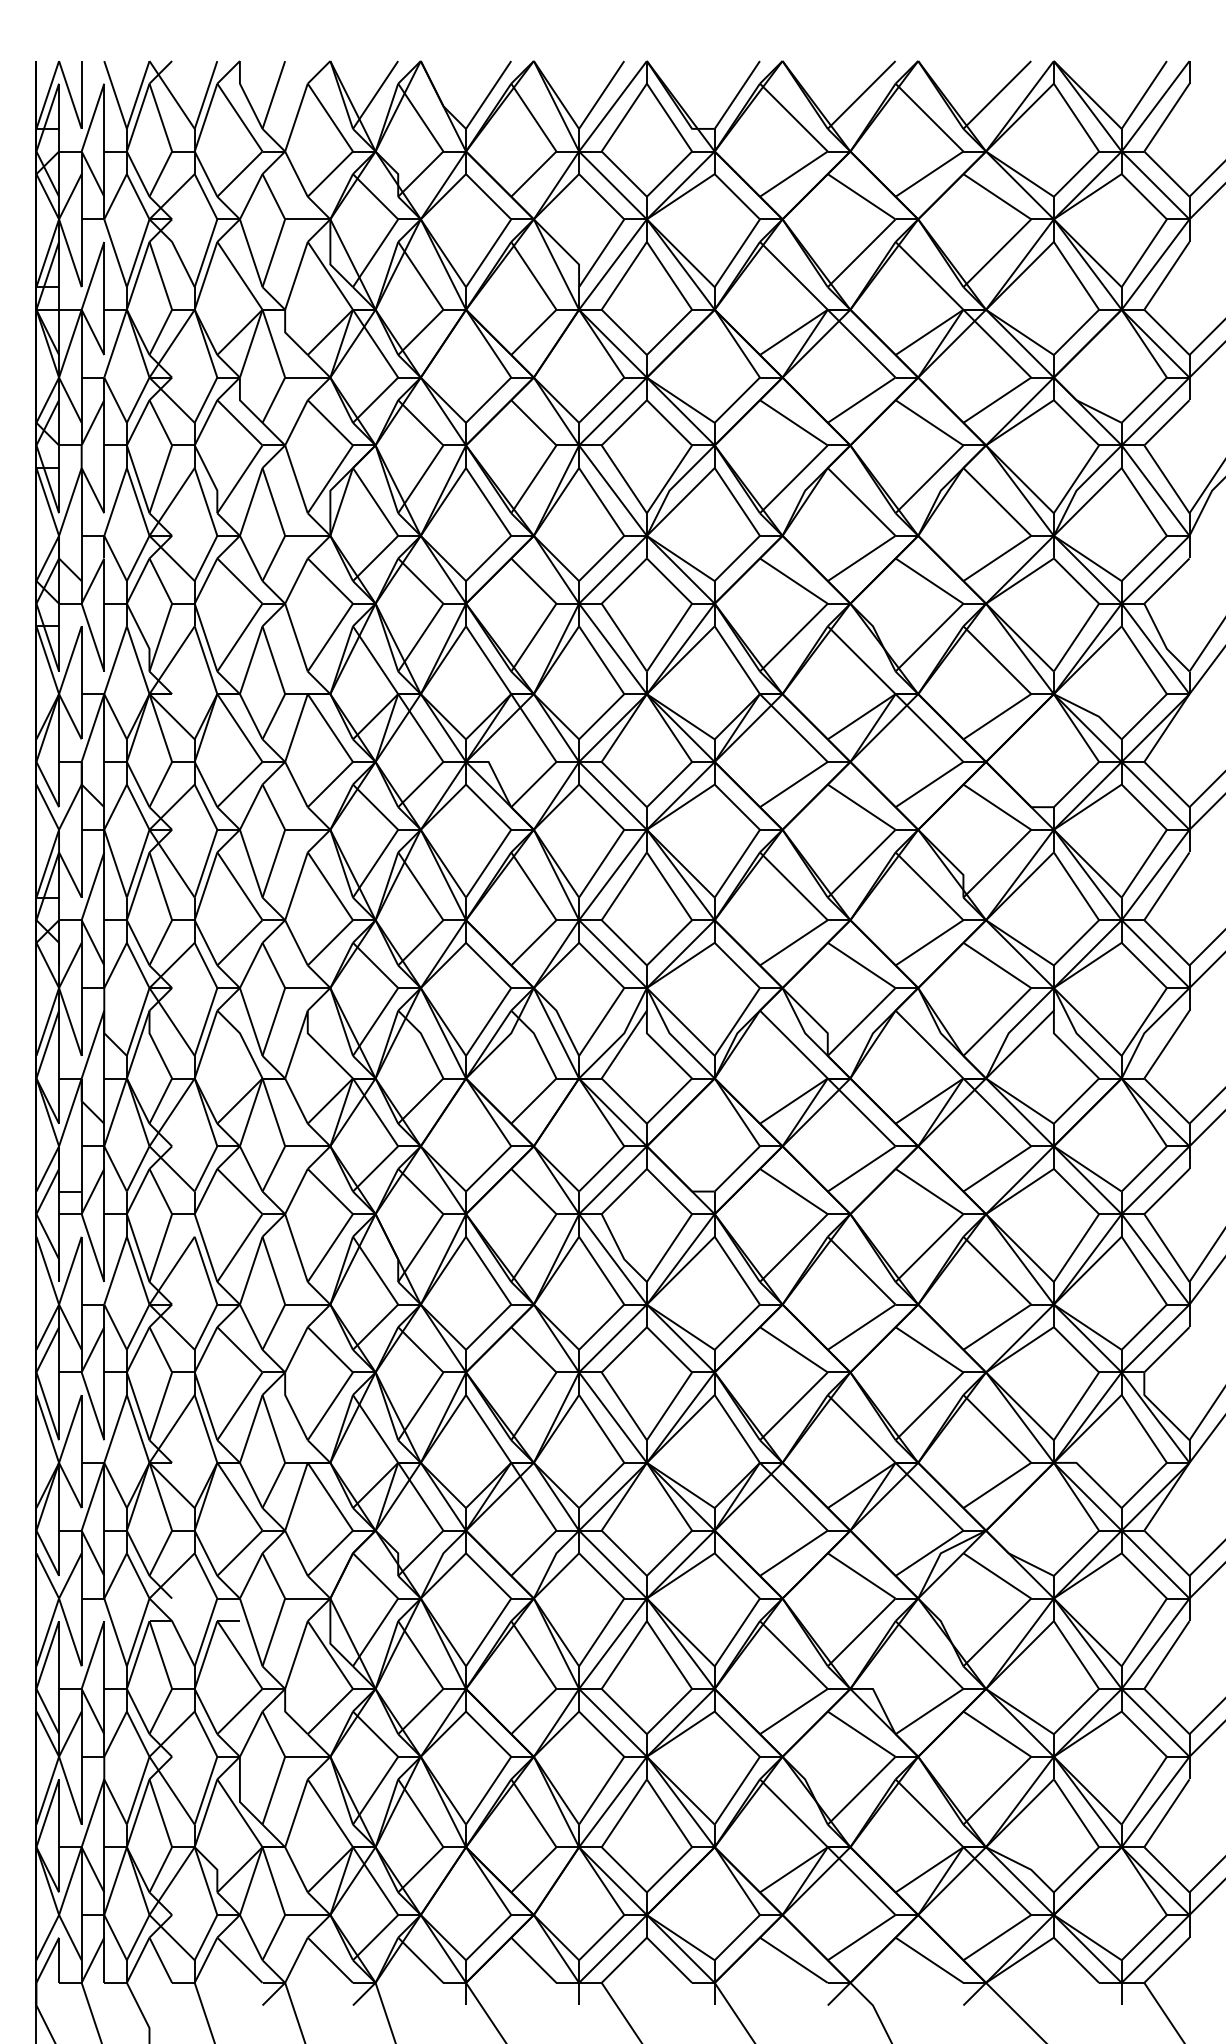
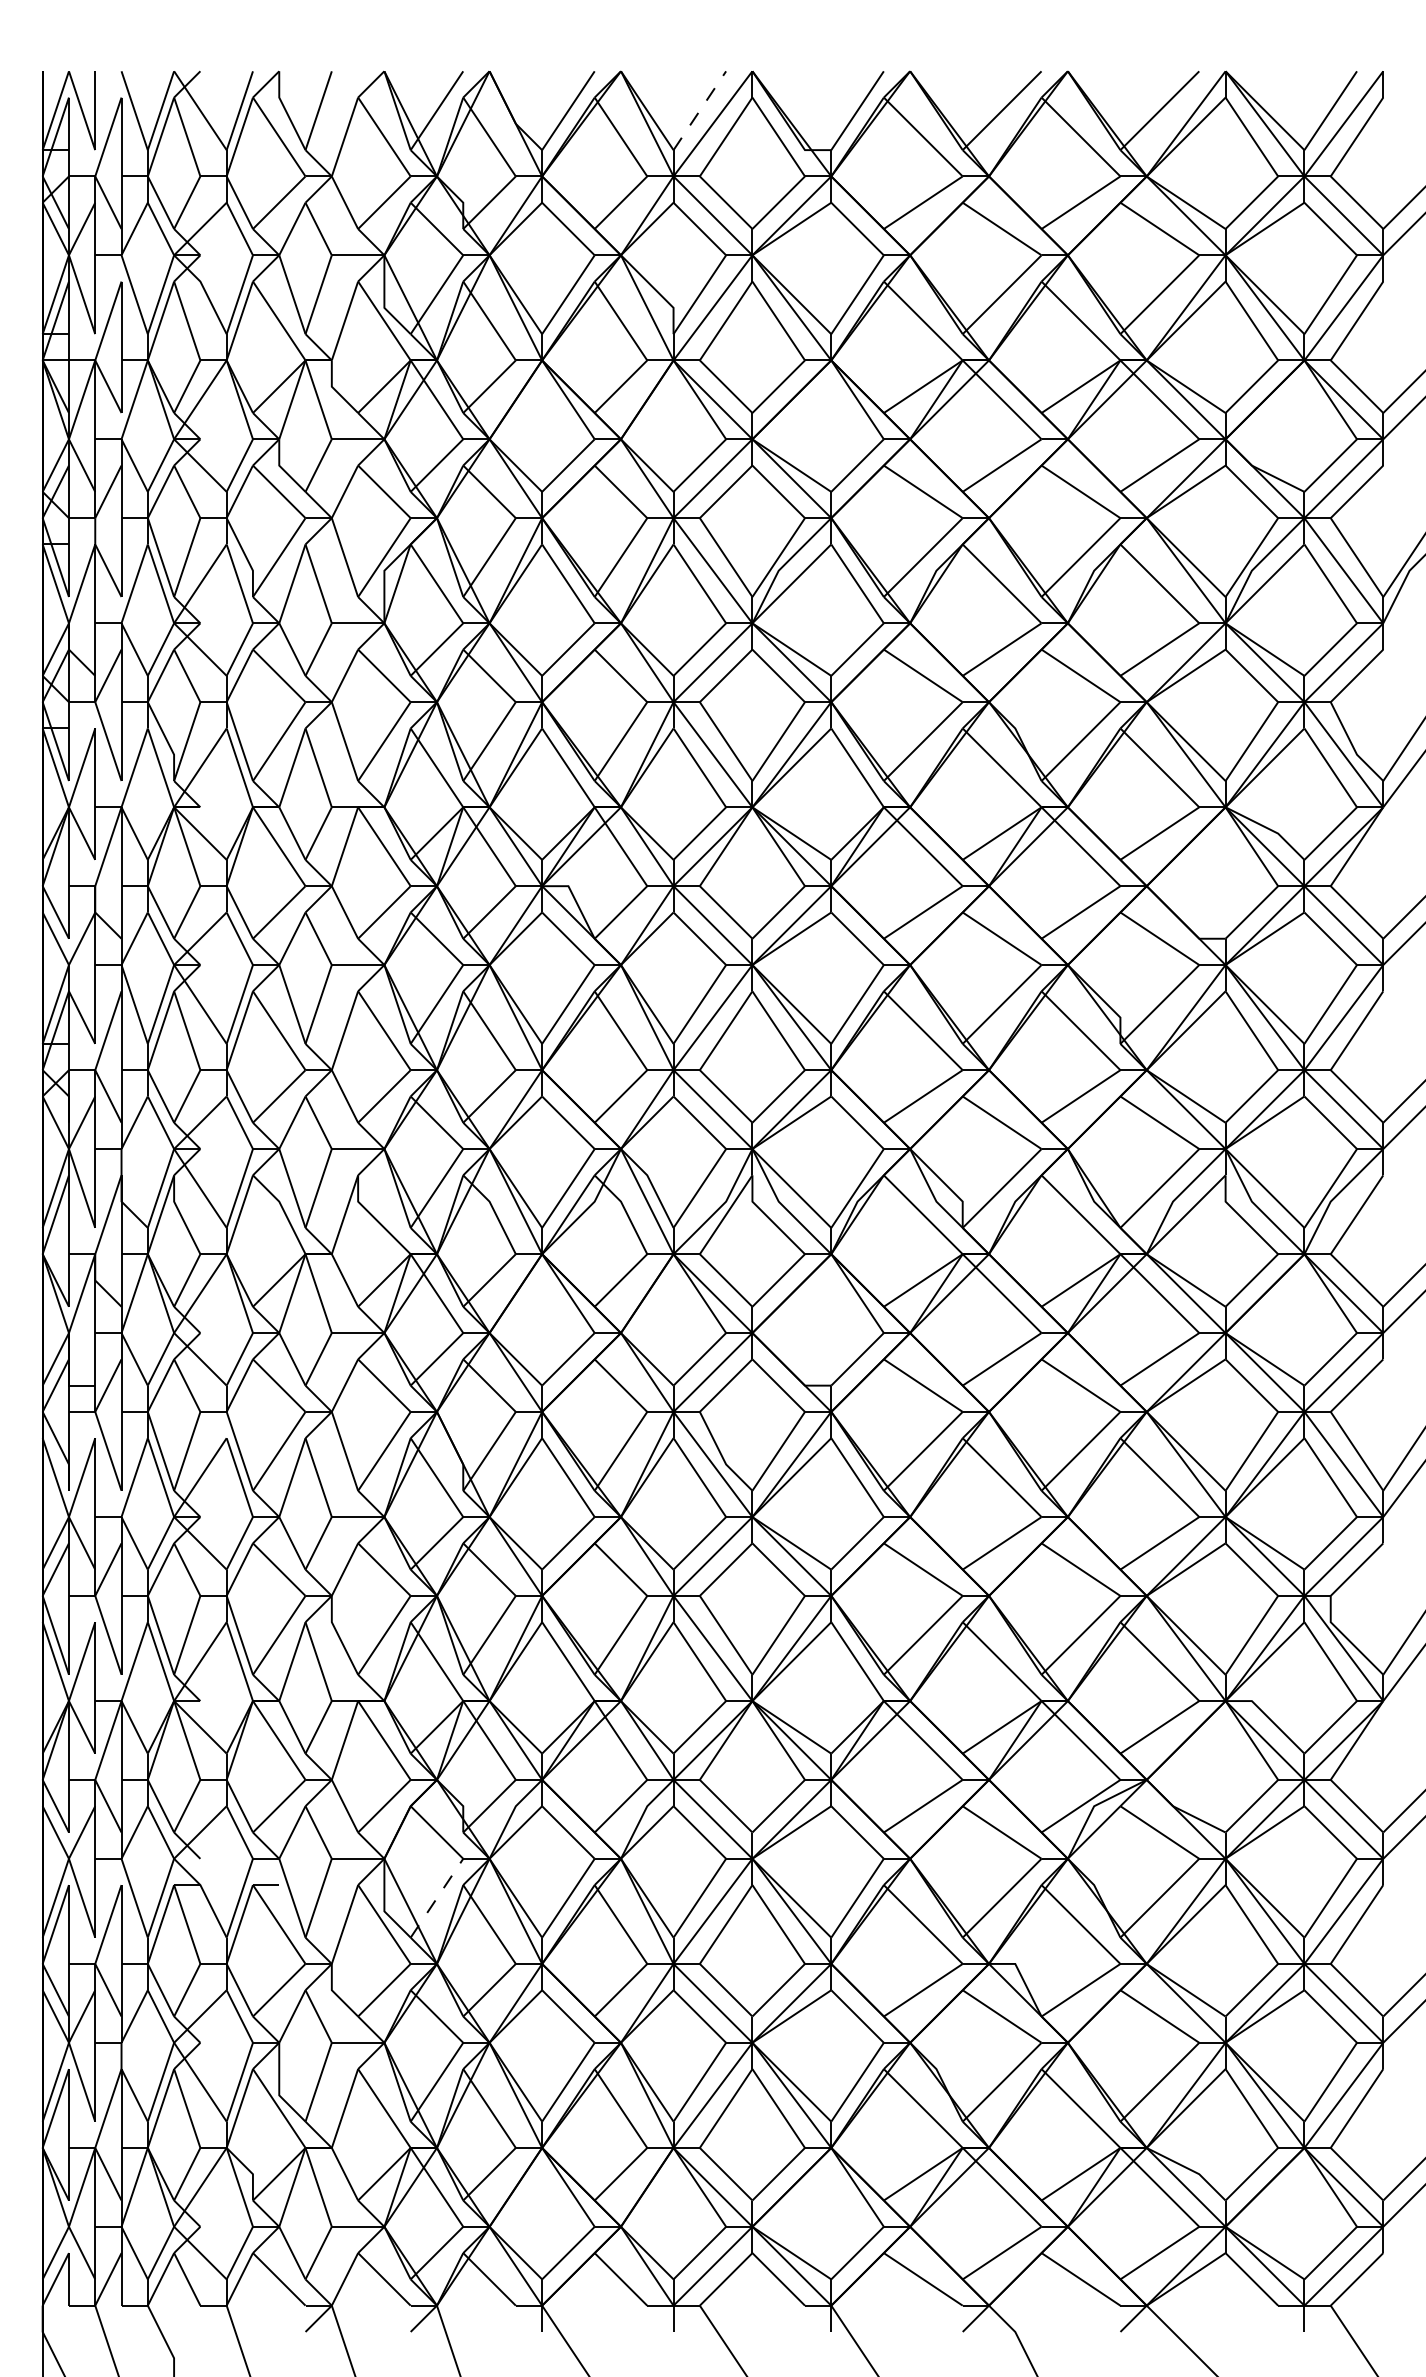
line: (602, 94) -> (700, 110), solid -> dashed
line: (376, 1631) -> (437, 1897), solid -> dashed

